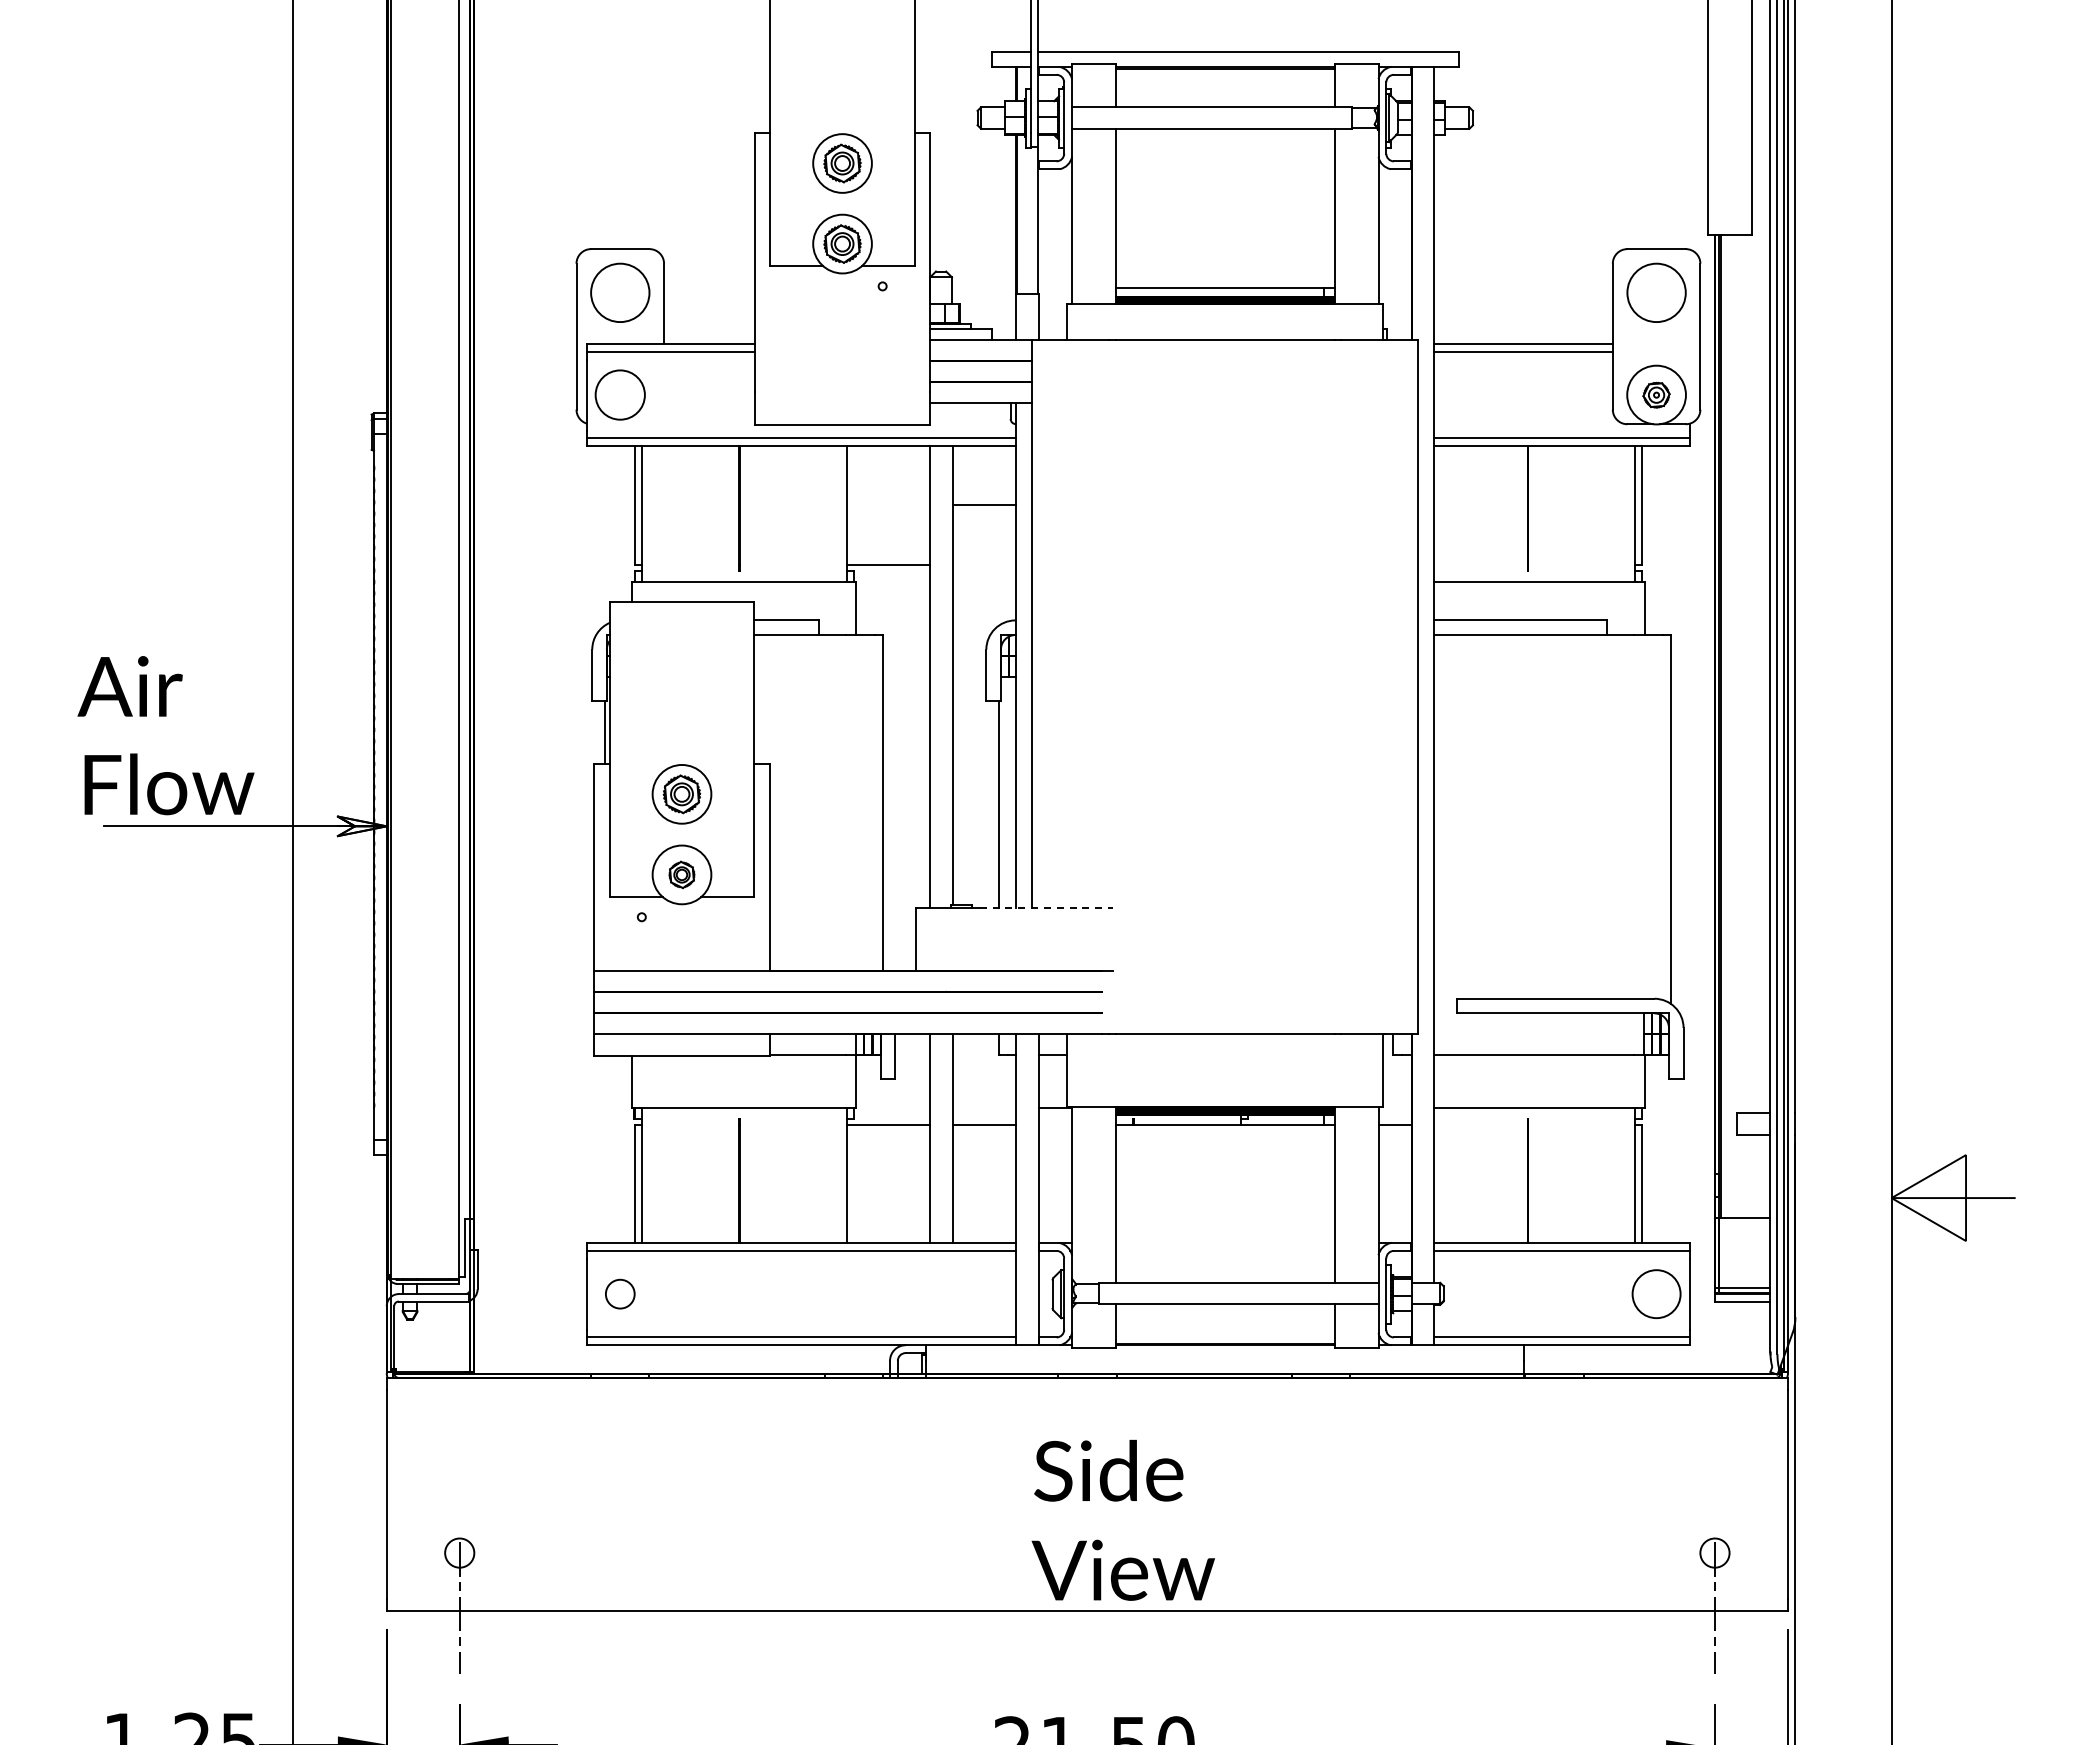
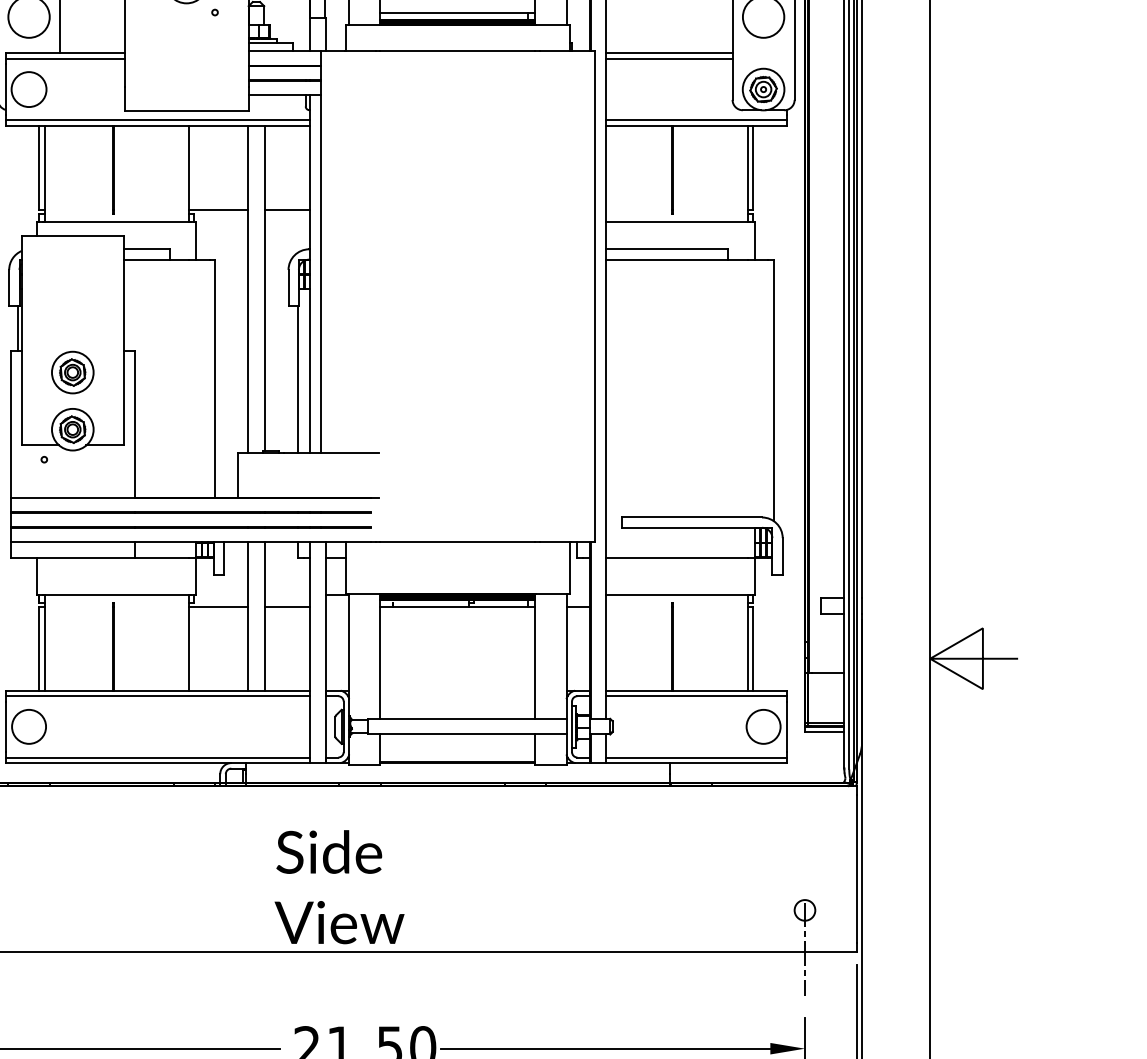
part: (1656, 395) -> (763, 89), size x1.43
line: (984, 504) -> (287, 209), moved
part: (681, 874) -> (72, 429), size x1.43
line: (1046, 907) -> (331, 452), dashed -> solid
circle: (620, 1294) -> (29, 727), size x1.67
text: (1122, 1519) -> (338, 886), moved

